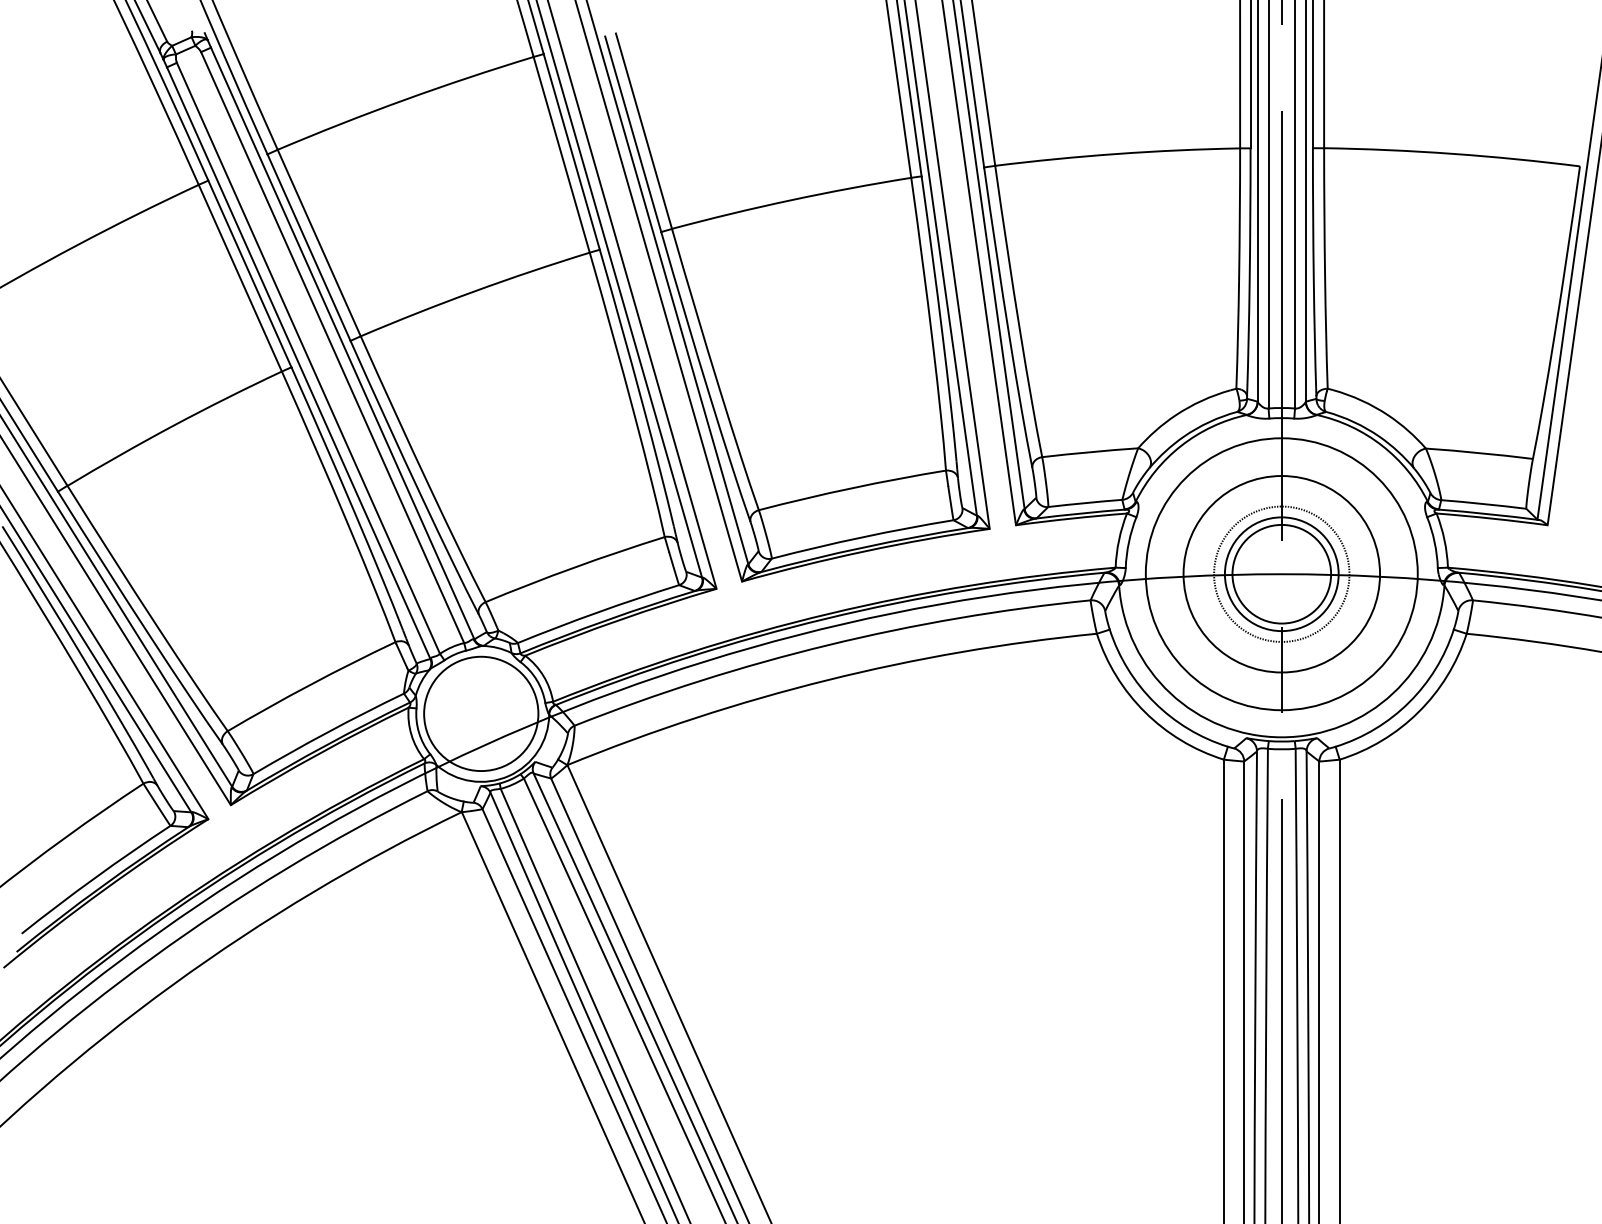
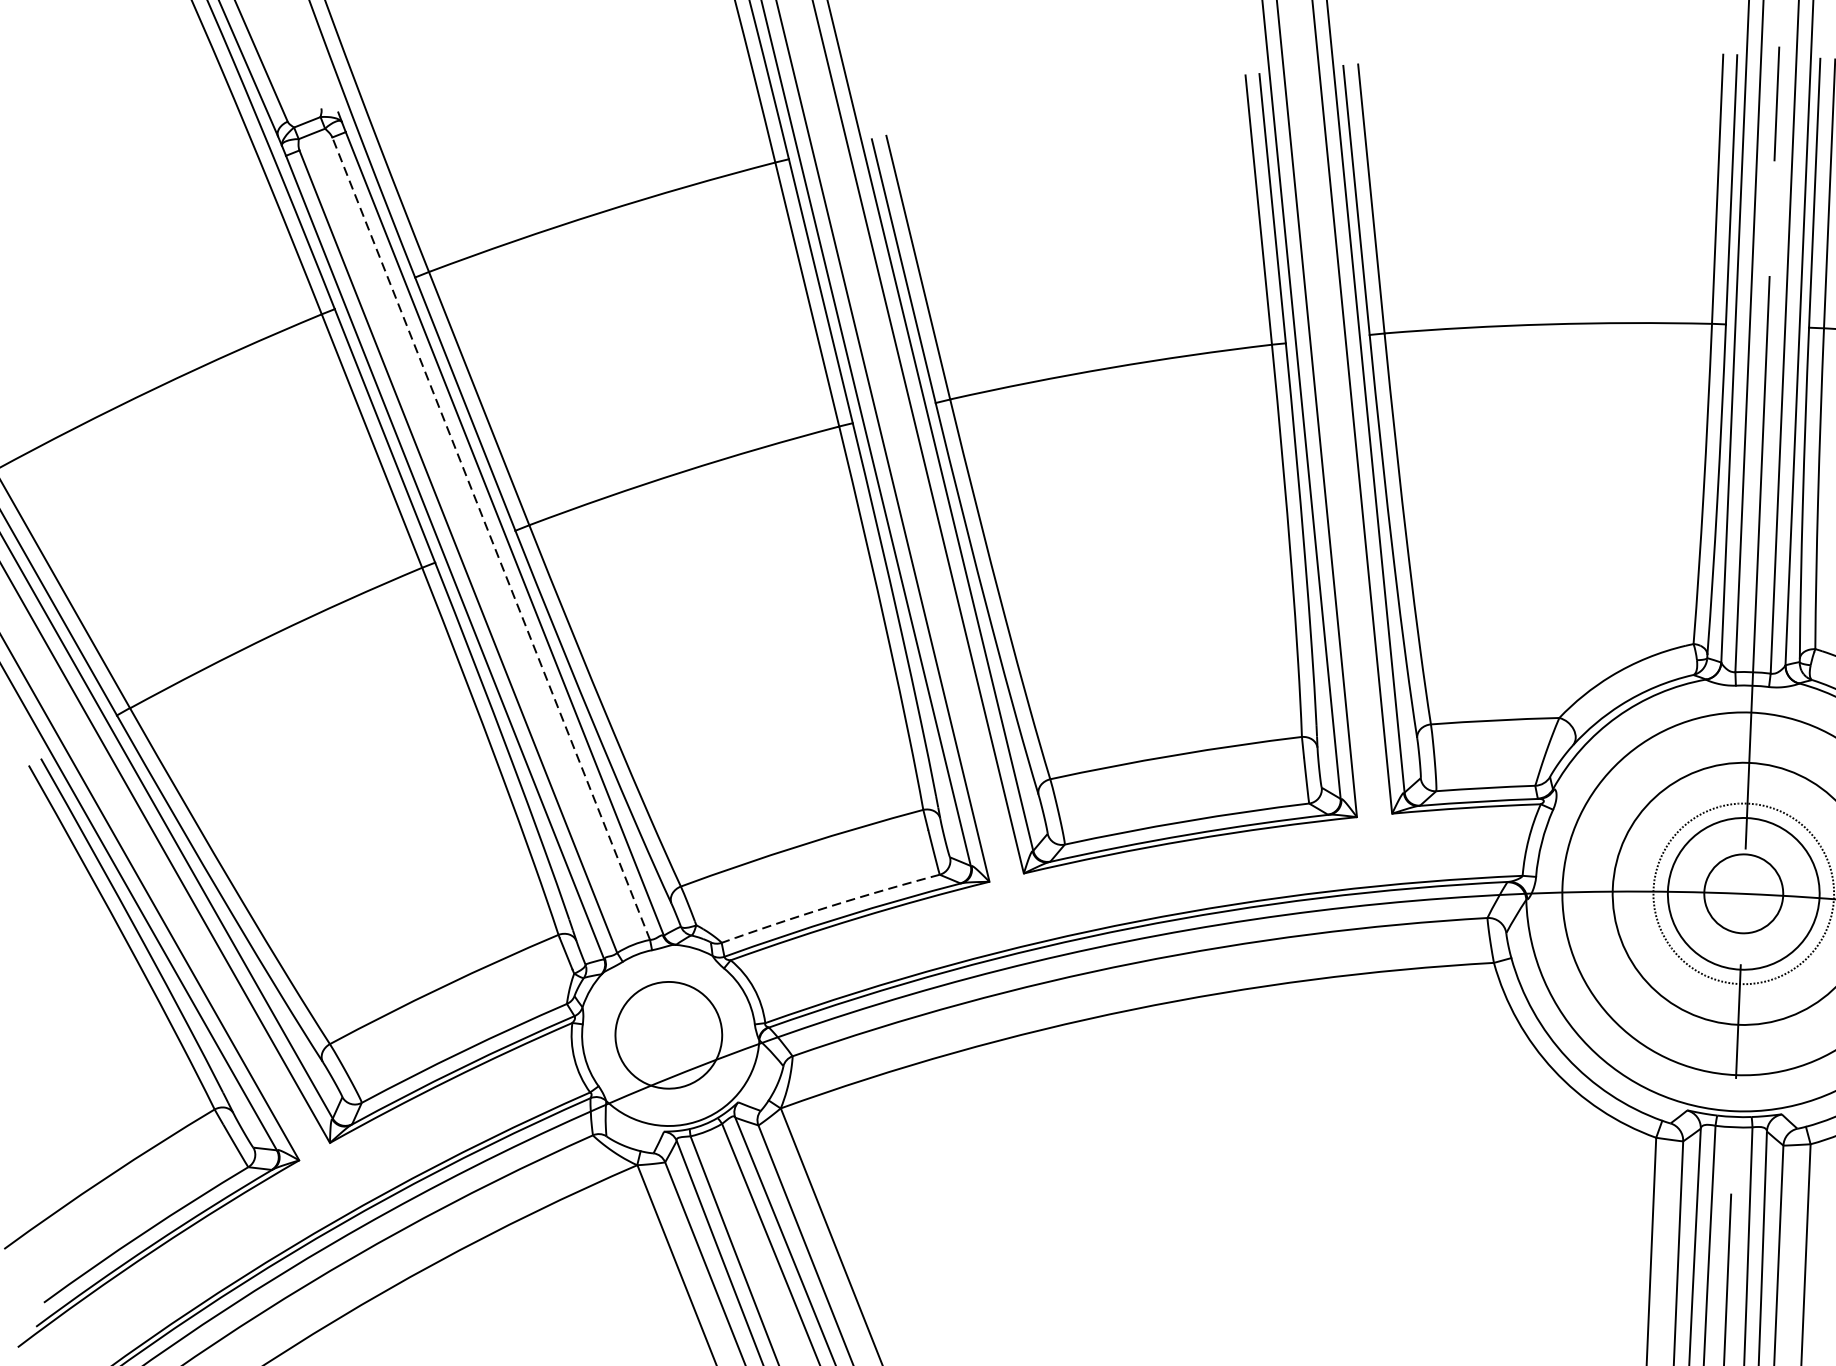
line: (332, 347) -> (490, 538), solid -> dashed
circle: (1281, 573) -> (1743, 892), size x0.6
arc: (597, 612) -> (829, 906), solid -> dashed
circle: (481, 713) -> (669, 1034), size x0.7

